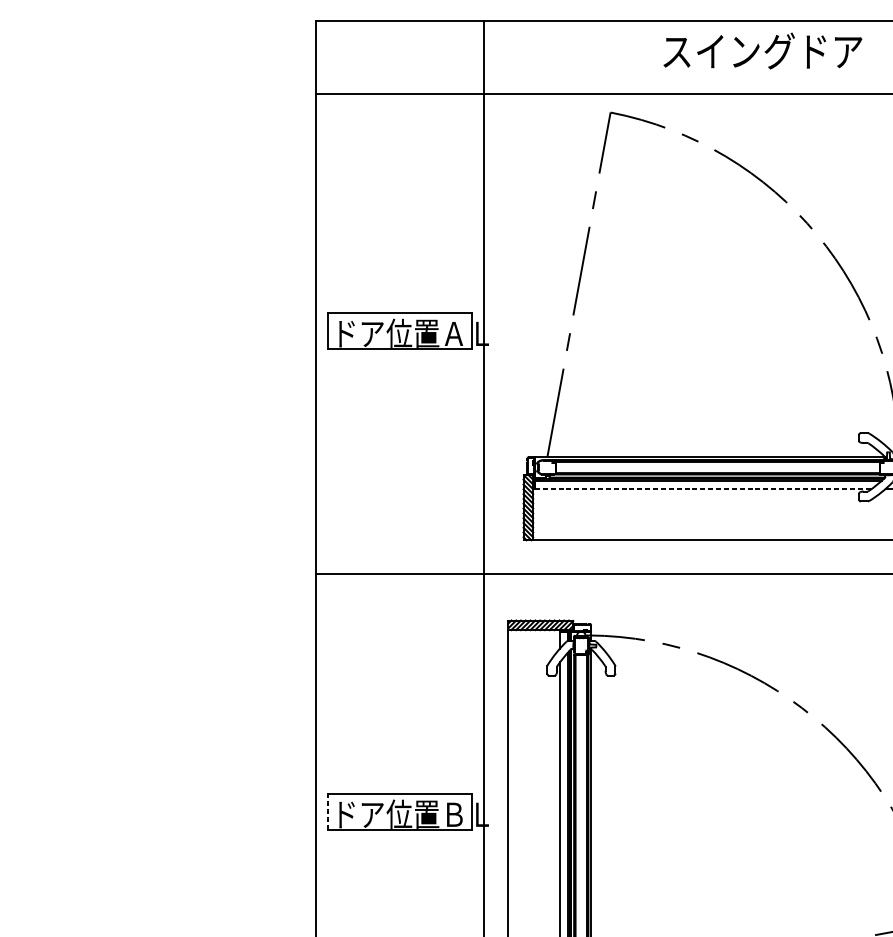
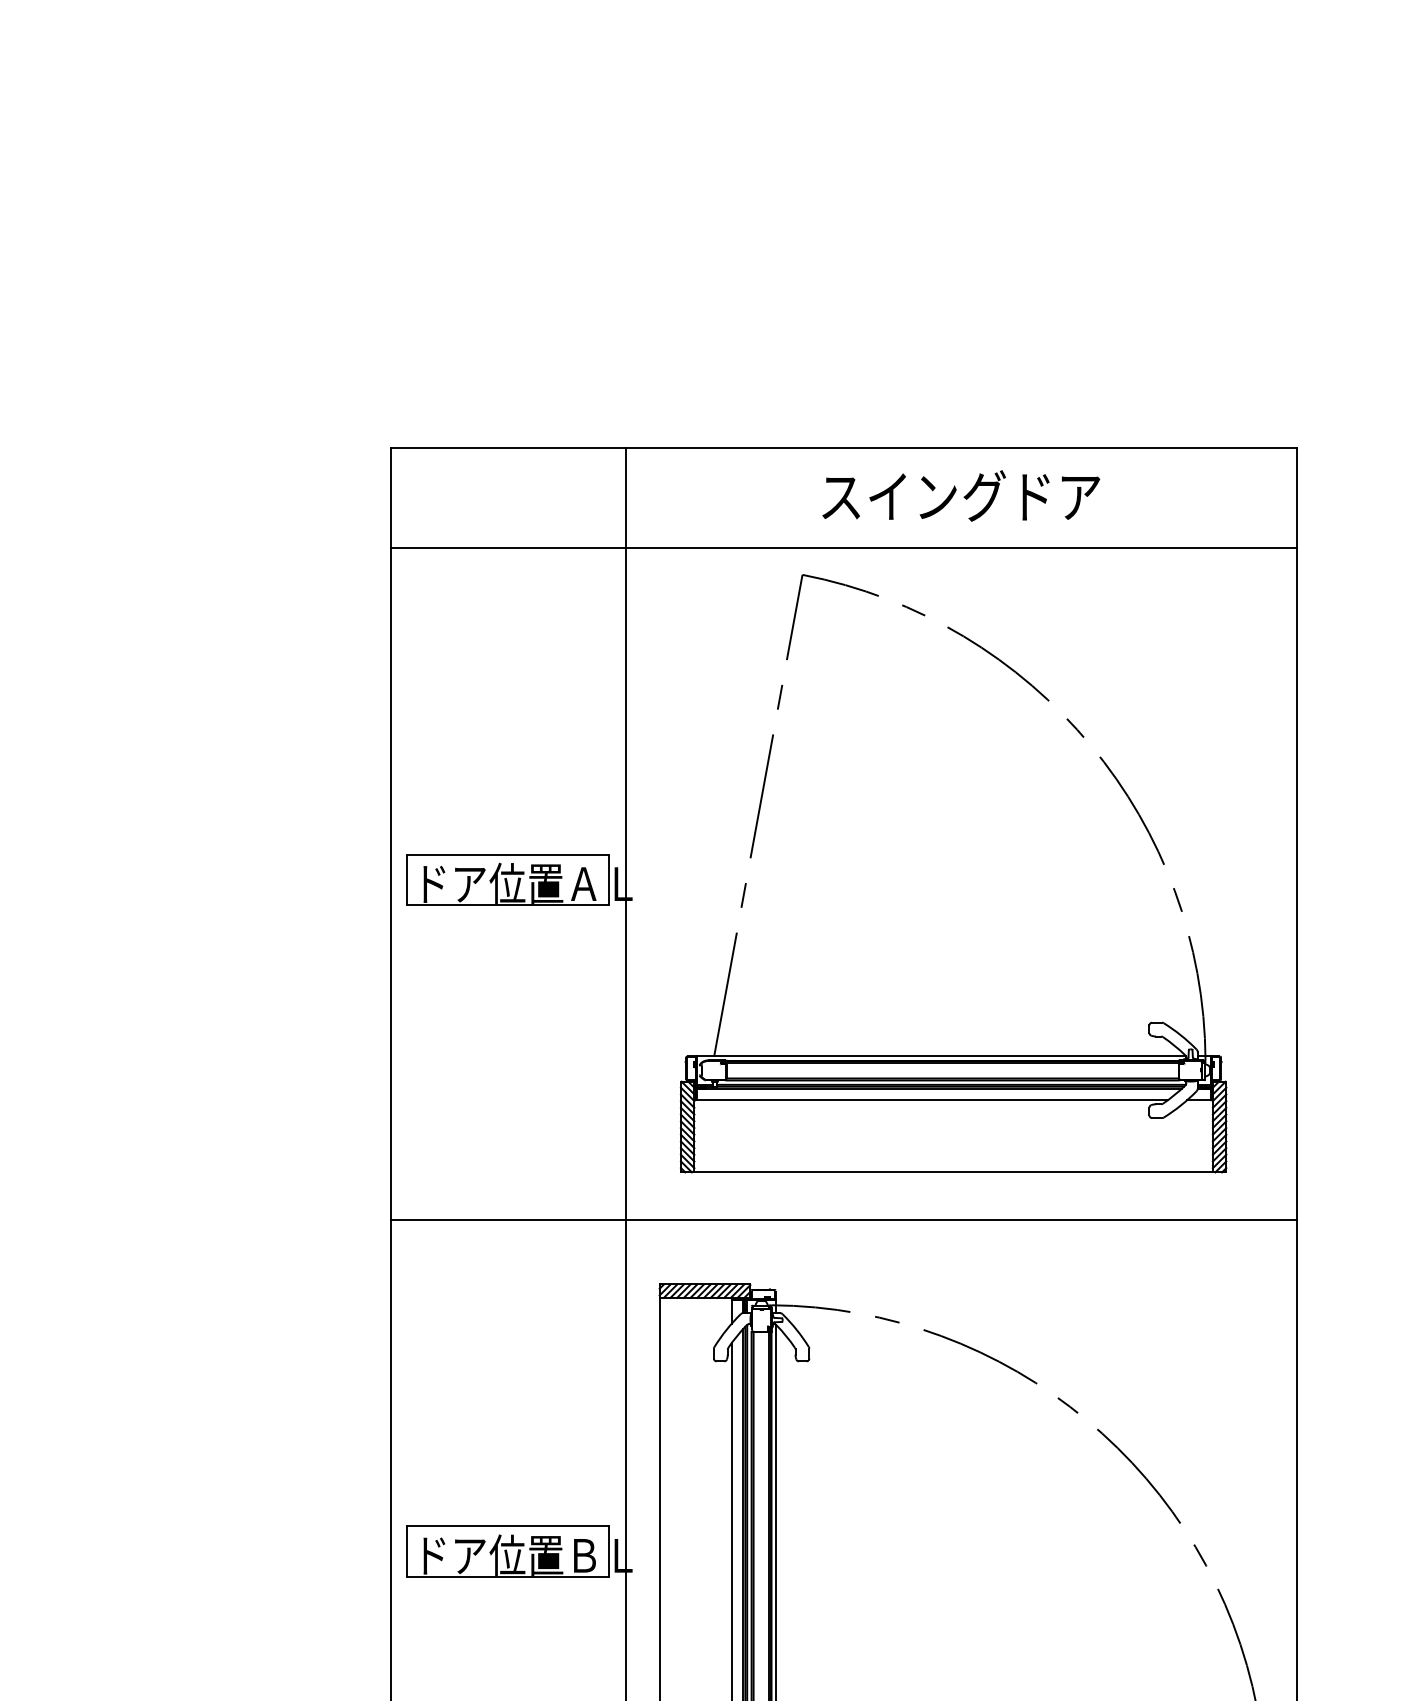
text: (763, 50) -> (961, 495), moved
line: (703, 488) -> (932, 1100), dashed -> solid
line: (327, 811) -> (407, 1551), dashed -> solid

